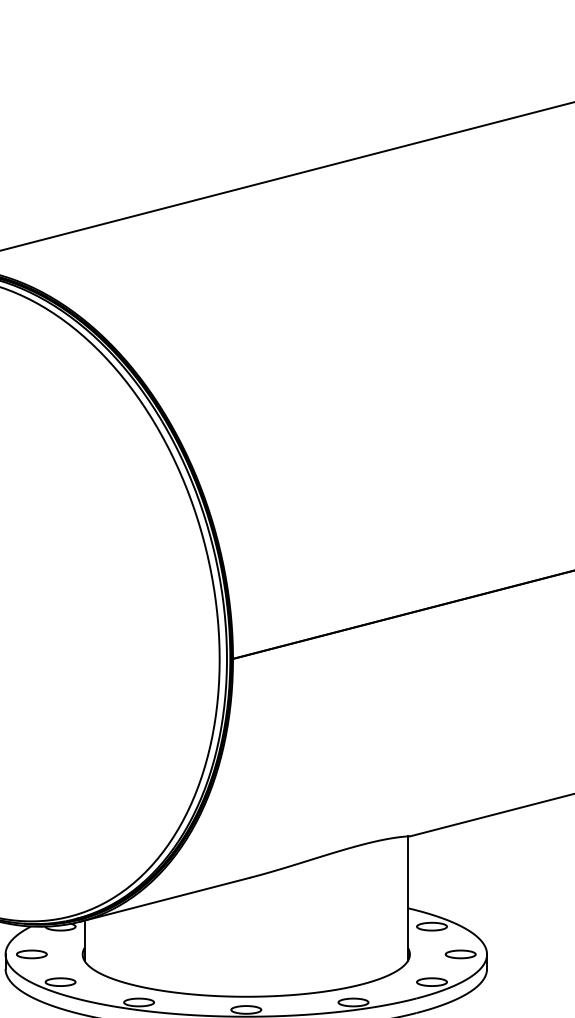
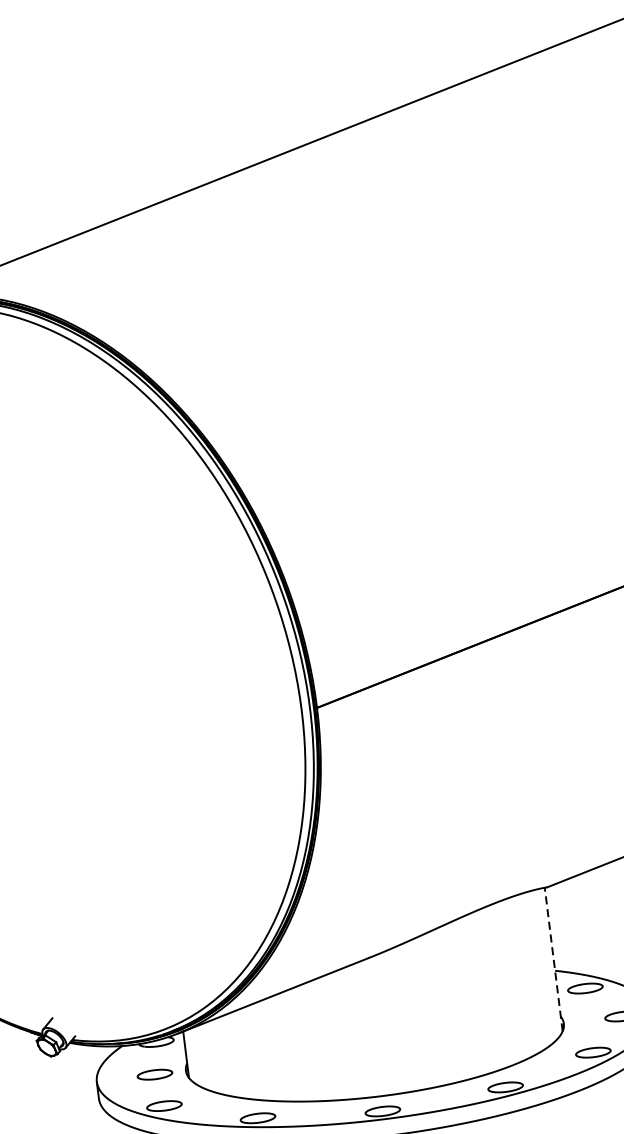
line: (408, 898) -> (554, 959), solid -> dashed
part: (31, 954) -> (154, 1074), moved

